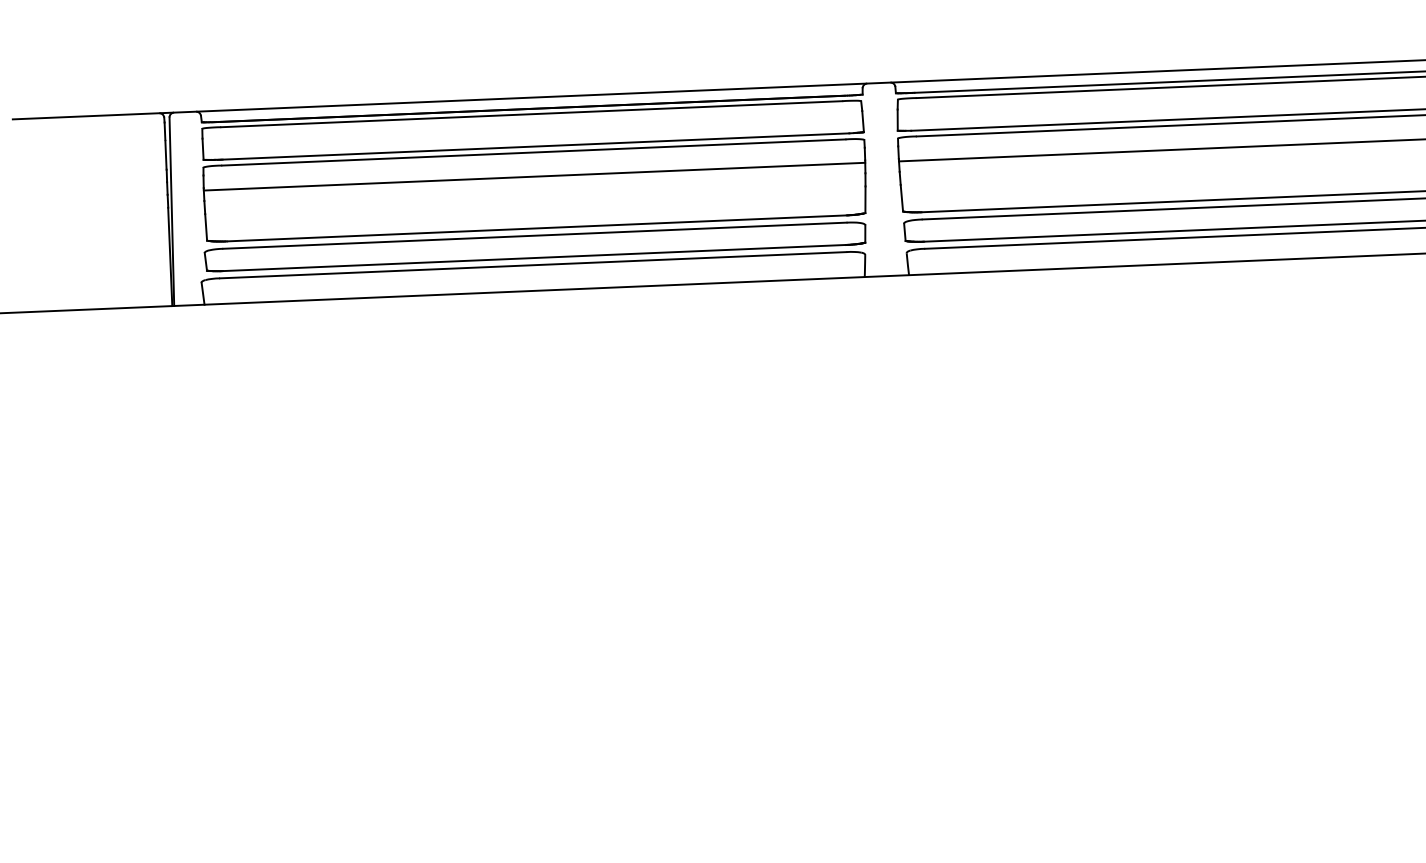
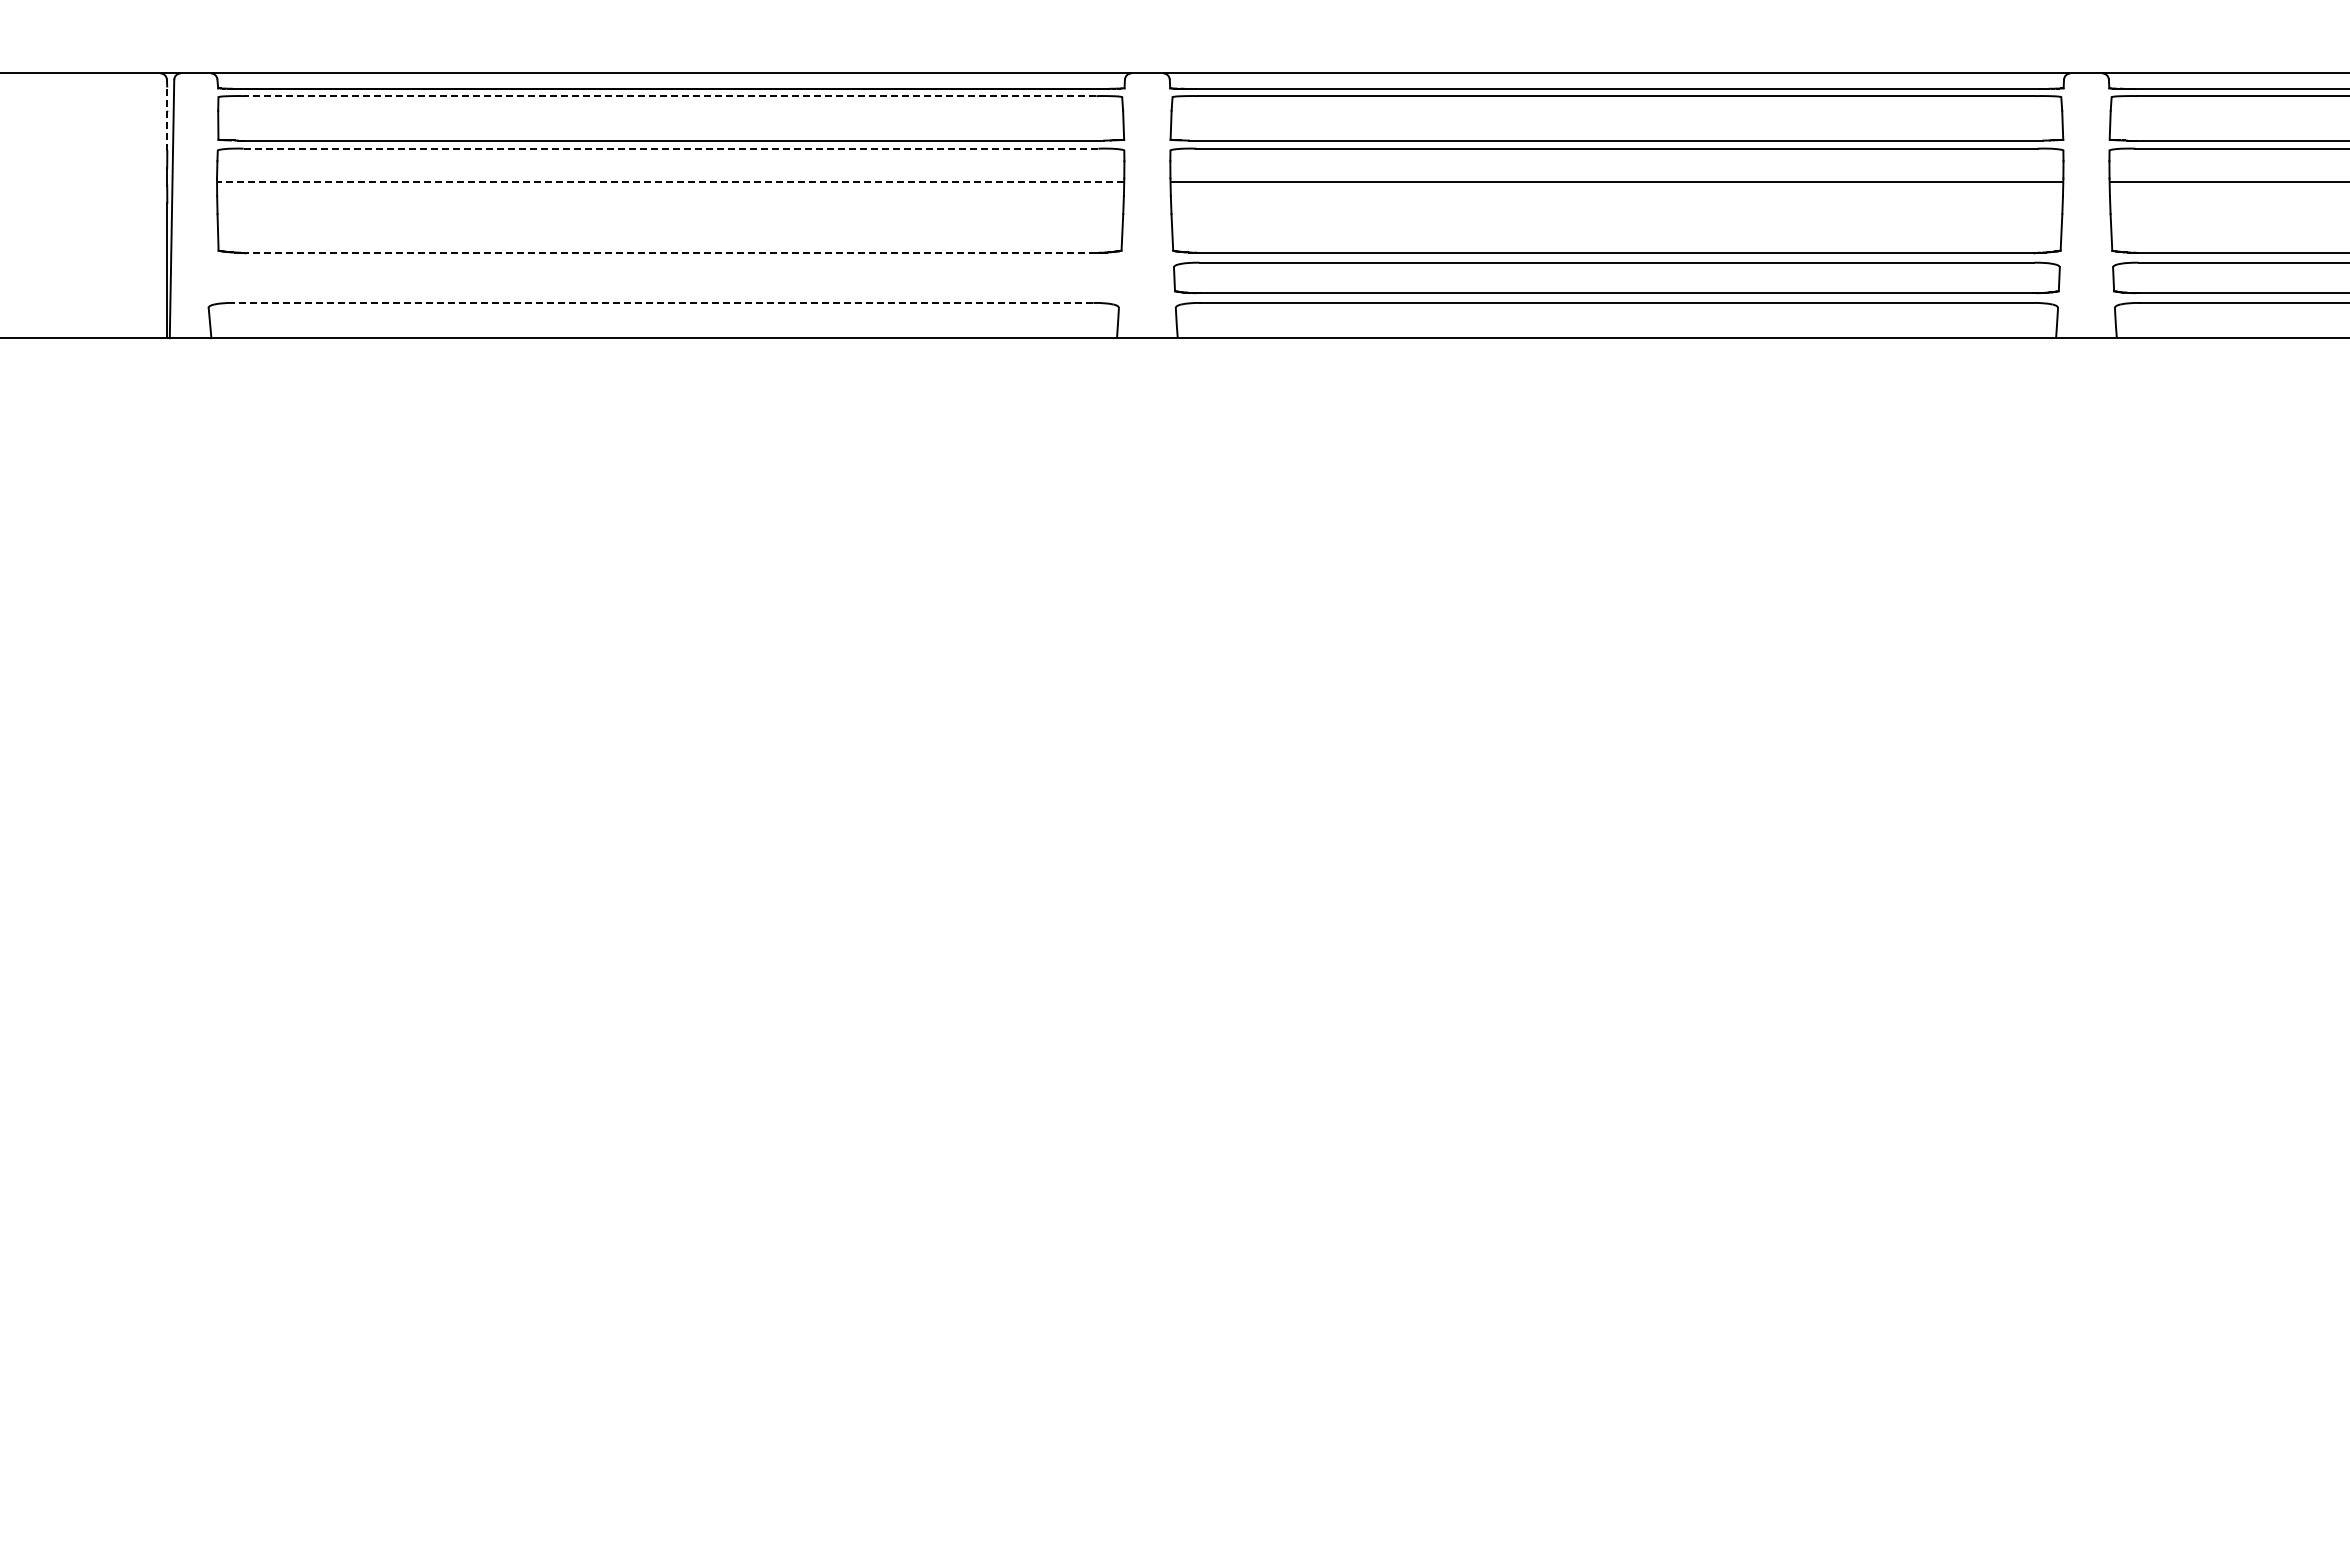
line: (531, 114) -> (670, 96), solid -> dashed
line: (165, 145) -> (167, 118), solid -> dashed
line: (533, 152) -> (670, 148), solid -> dashed
line: (534, 176) -> (670, 181), solid -> dashed
line: (536, 228) -> (670, 252), solid -> dashed
part: (535, 246) -> (667, 277), removed
line: (533, 265) -> (663, 303), solid -> dashed

